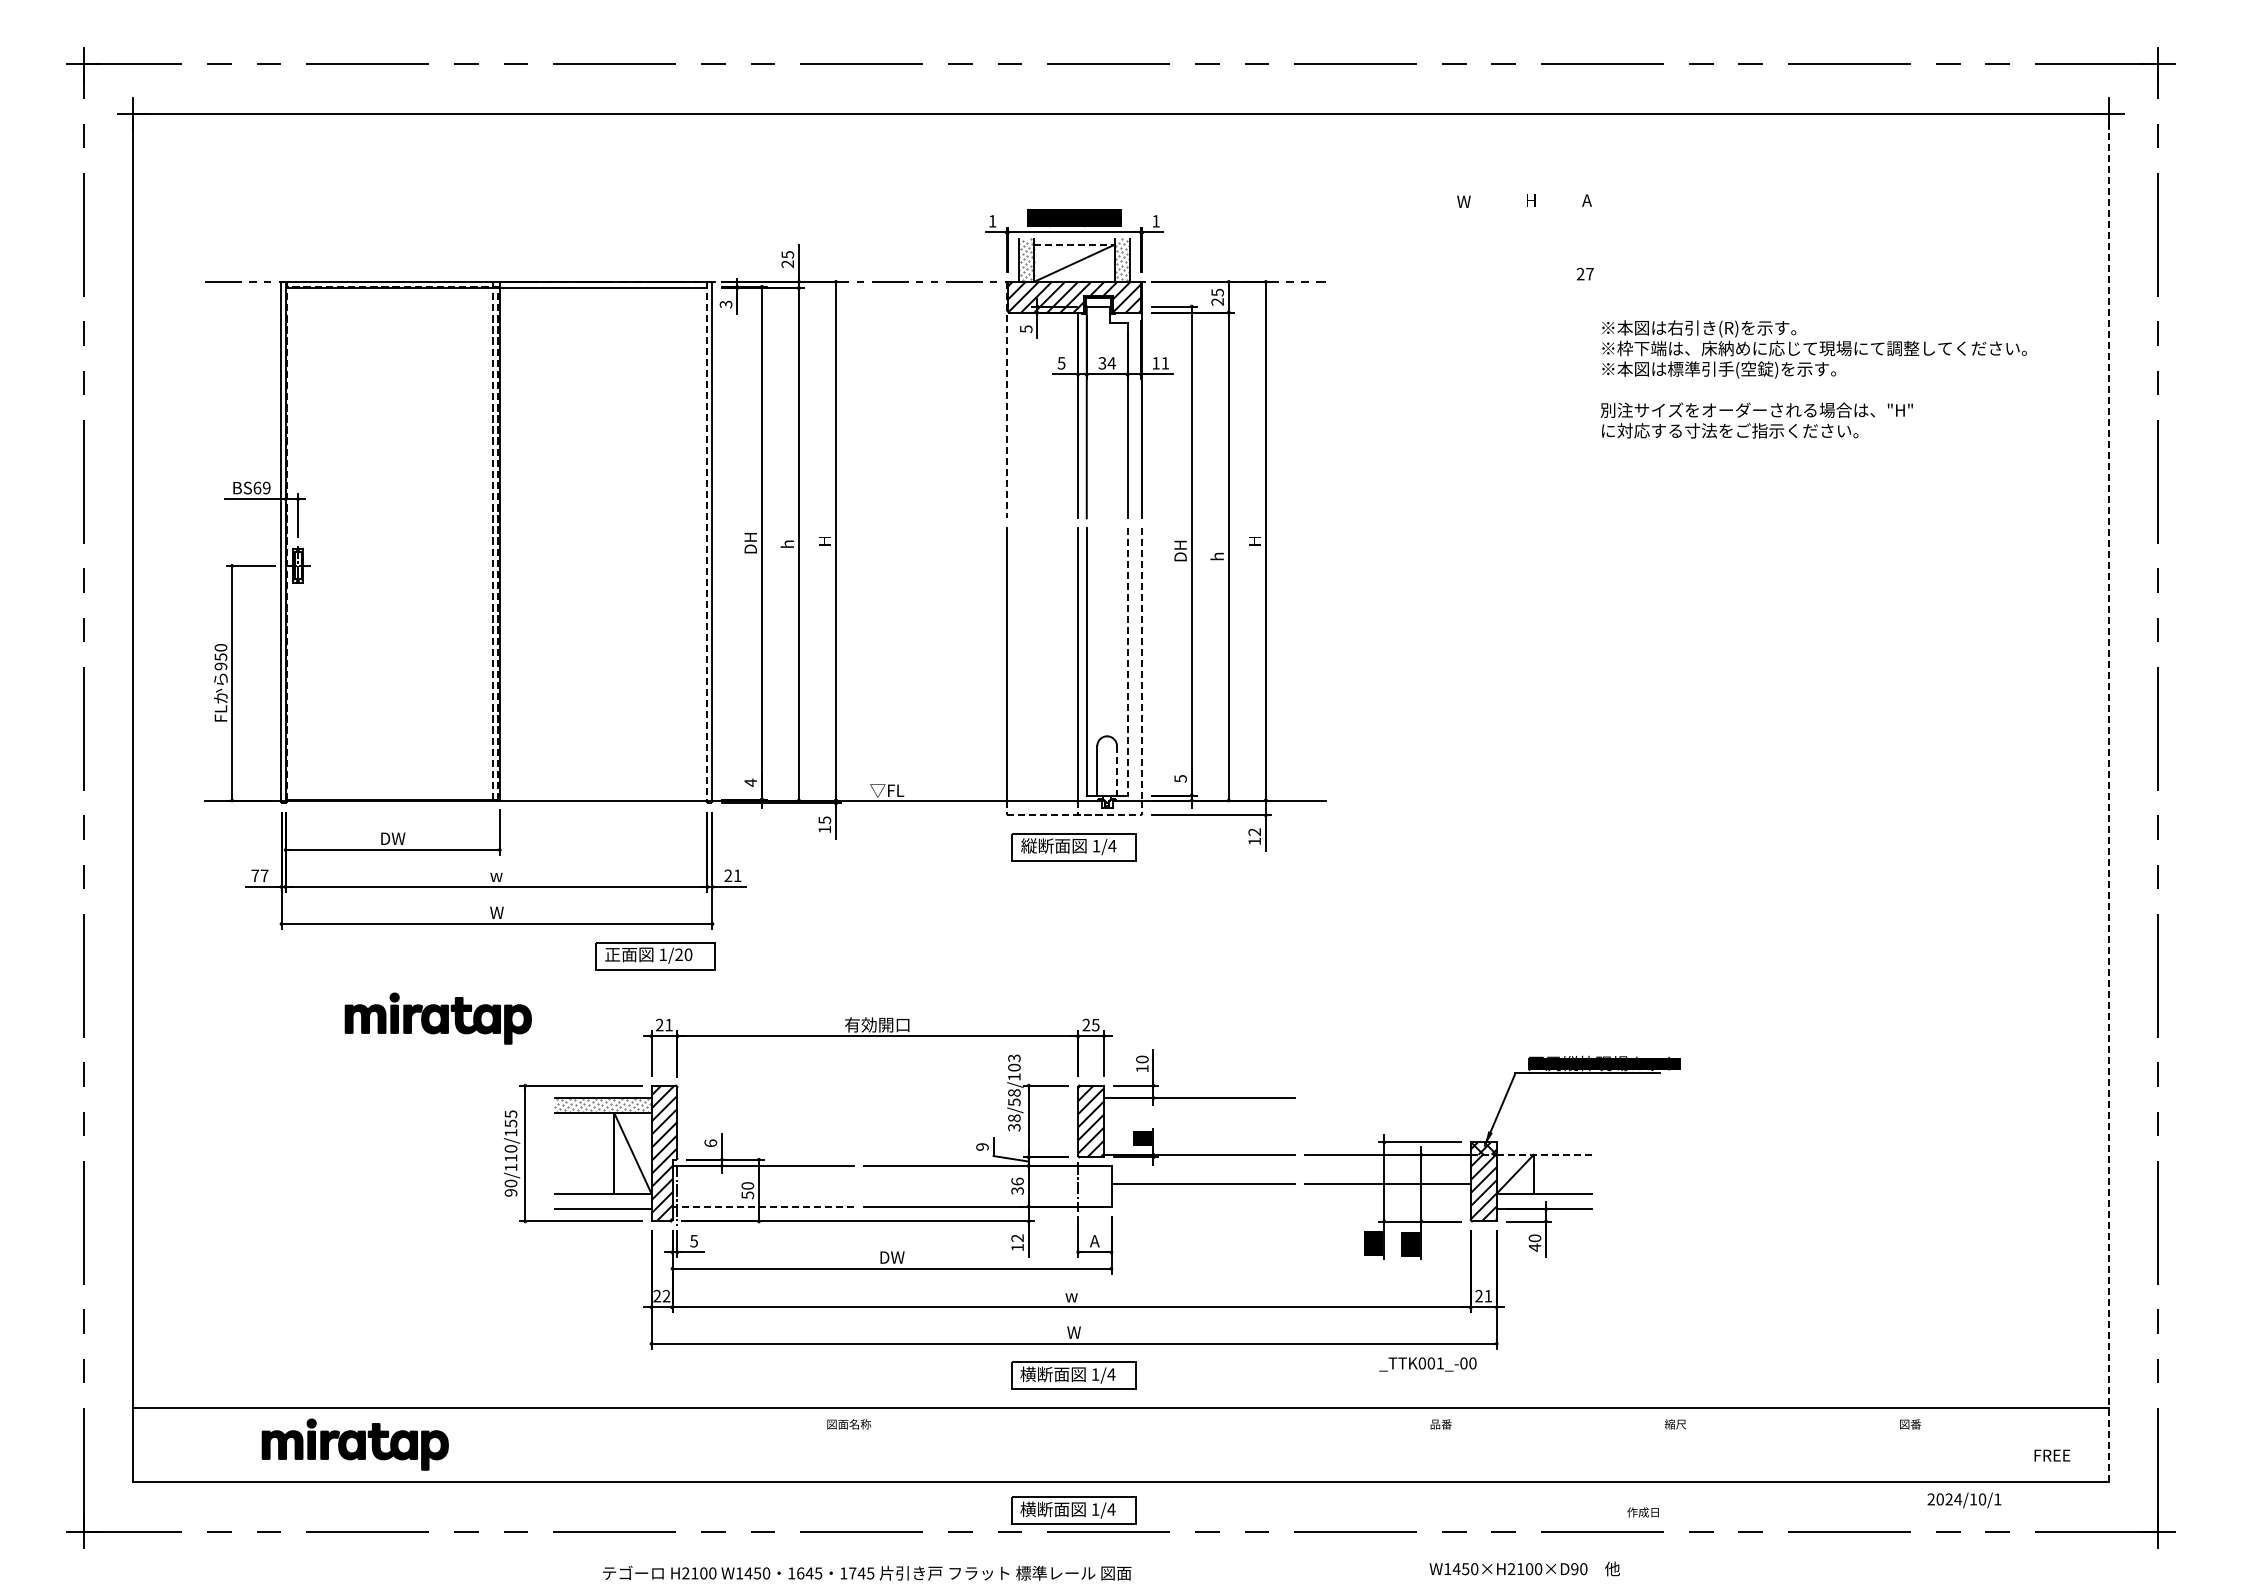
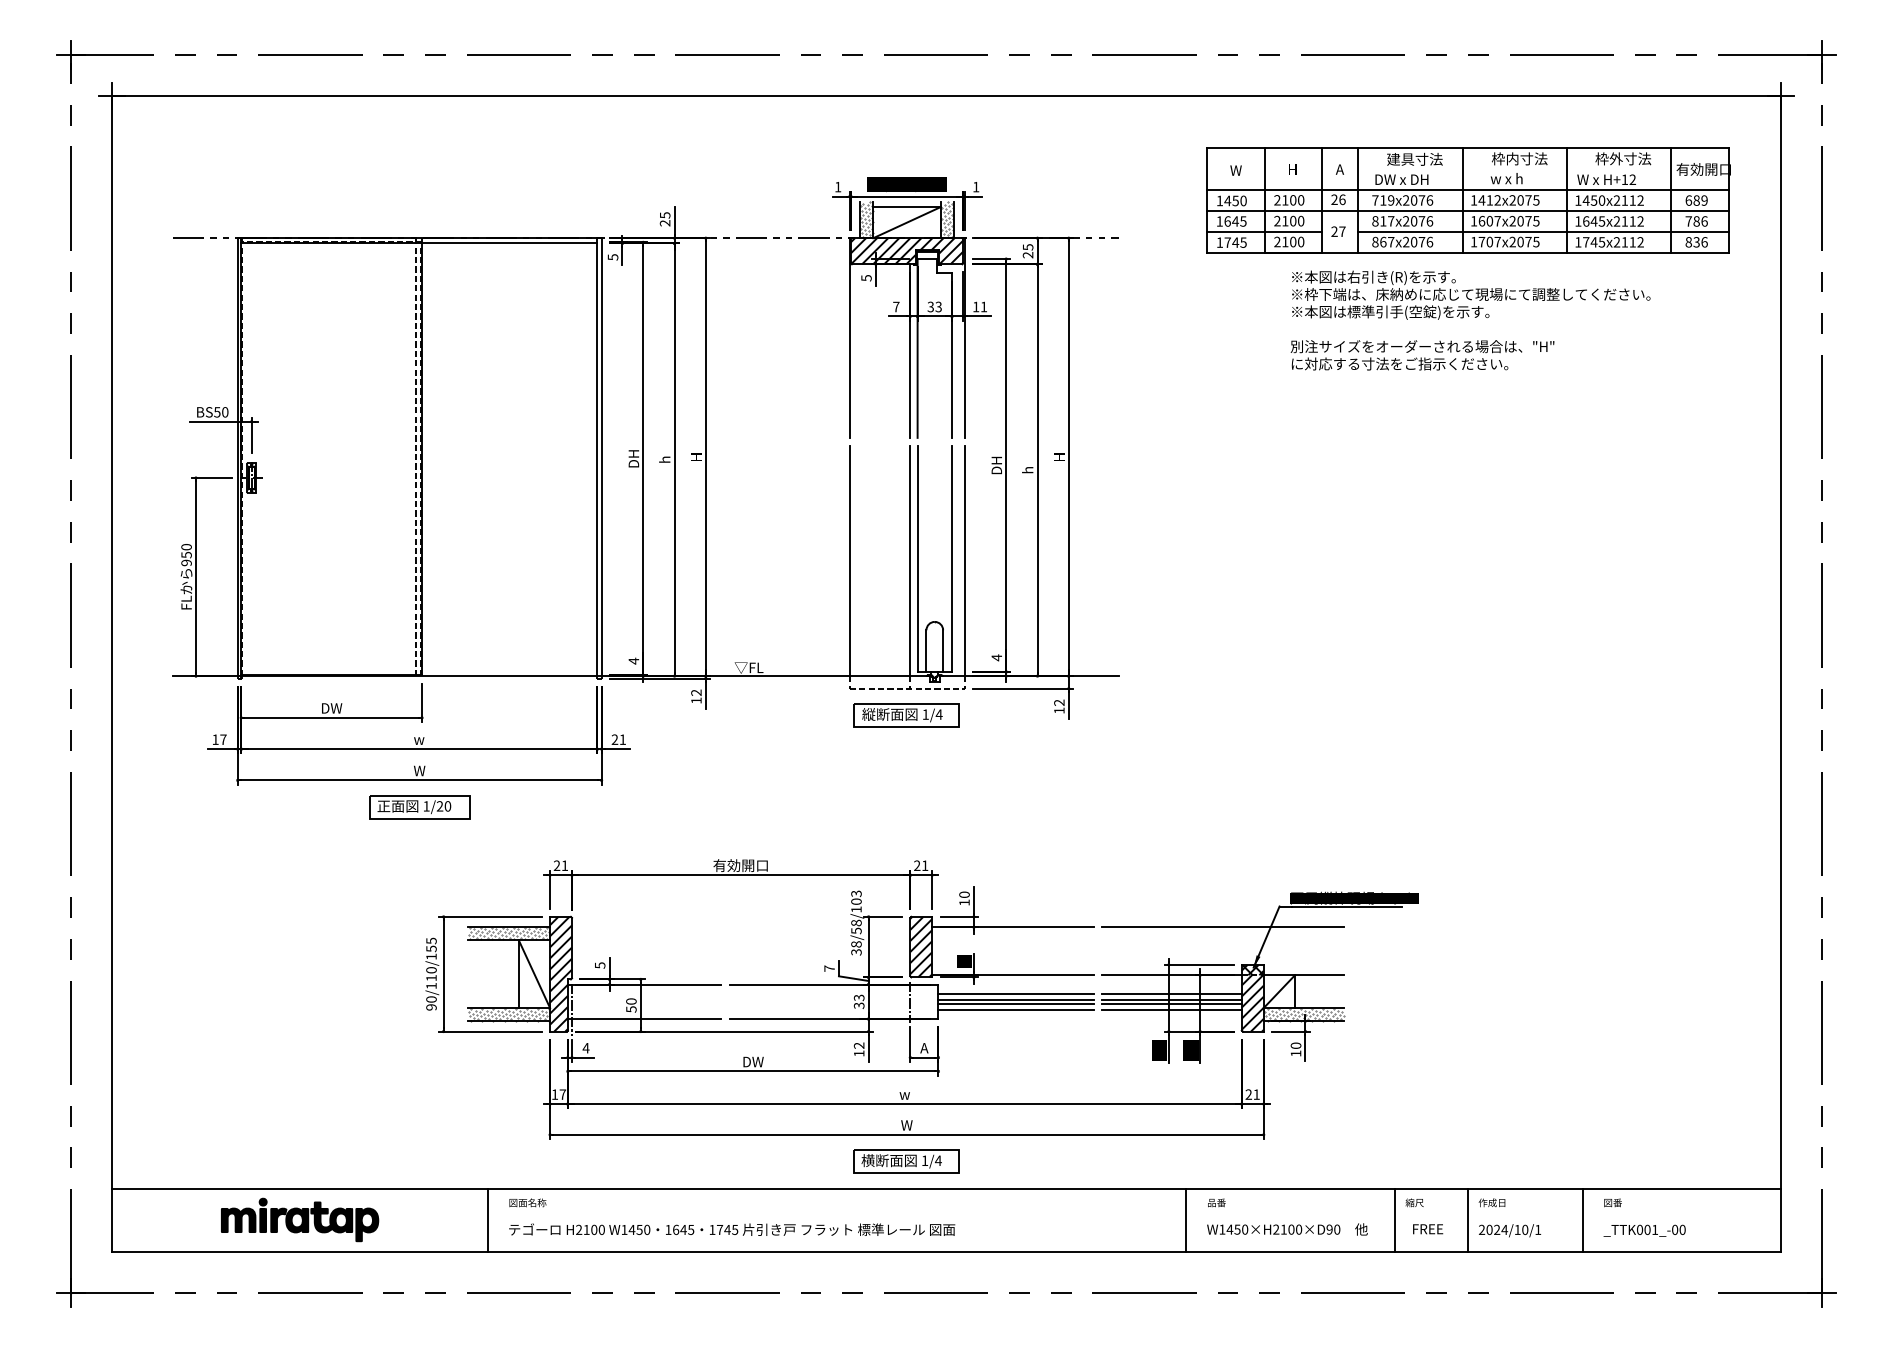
part: (1739, 237) -> (1468, 200), added
line: (1074, 244) -> (907, 206), dashed -> solid
text: (725, 303) -> (612, 256), 3 -> 5
text: (1061, 363) -> (896, 307), 5 -> 7
text: (1111, 363) -> (938, 307), 34 -> 33
text: (1813, 379) -> (1470, 320), moved
line: (1006, 400) -> (849, 338), dashed -> solid
text: (261, 487) -> (220, 411), BS69 -> BS50
line: (707, 541) -> (597, 457), dashed -> solid
line: (1127, 661) -> (951, 558), dashed -> solid
line: (1142, 664) -> (964, 561), dashed -> solid
line: (1117, 770) -> (943, 650), dashed -> solid
text: (1180, 778) -> (996, 657), 5 -> 4
line: (2108, 797) -> (1780, 673), dashed -> solid
text: (824, 820) -> (696, 692), 15 -> 12
text: (255, 875) -> (215, 739), 77 -> 17
part: (655, 956) -> (420, 807), moved
part: (437, 1018) -> (369, 860), removed
text: (1095, 1025) -> (924, 866), 25 -> 21
line: (1448, 1097) -> (1223, 926), added
text: (710, 1143) -> (599, 965), 6 -> 5
text: (982, 1146) -> (829, 968), 9 -> 7
line: (1544, 1154) -> (1304, 974), dashed -> solid
line: (1203, 1177) -> (1016, 994), added
line: (1387, 1177) -> (1171, 994), added
text: (1017, 1181) -> (859, 997), 36 -> 33
line: (1203, 1188) -> (1016, 1003), added
line: (1387, 1188) -> (1171, 1003), added
line: (1203, 1195) -> (1016, 1009), added
line: (1387, 1195) -> (1171, 1009), added
hatch: (601, 1201) -> (507, 1014), added
hatch: (1544, 1201) -> (1304, 1014), added
line: (763, 1206) -> (644, 1018), dashed -> solid
text: (693, 1241) -> (585, 1048), 5 -> 4
text: (1534, 1247) -> (1295, 1053), 40 -> 10
text: (661, 1295) -> (558, 1094), 22 -> 17
text: (1427, 1364) -> (1644, 1230), moved
text: (848, 1424) -> (527, 1202), moved
line: (577, 1445) -> (487, 1220), added
line: (1405, 1445) -> (1186, 1220), added
line: (1652, 1445) -> (1395, 1220), added
line: (1738, 1445) -> (1467, 1220), added
line: (1874, 1445) -> (1582, 1220), added
text: (2052, 1455) -> (1428, 1229), moved
text: (1964, 1500) -> (1510, 1230), moved
part: (1073, 1510) -> (906, 1275), removed
text: (1642, 1512) -> (1491, 1202), moved
text: (1524, 1568) -> (1287, 1229), moved
text: (867, 1572) -> (732, 1229), moved

